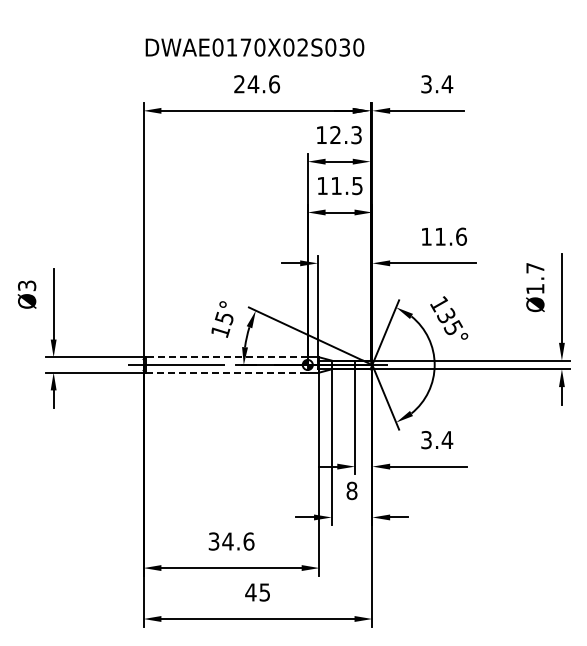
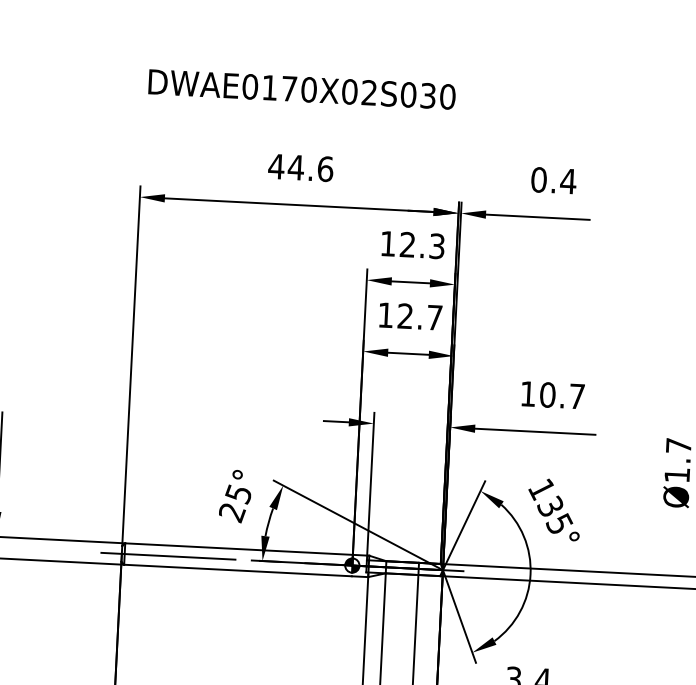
text: (254, 47) -> (301, 89), moved
text: (239, 84) -> (276, 166), 24.6 -> 44.6
text: (426, 84) -> (538, 180), 3.4 -> 0.4
text: (346, 185) -> (419, 316), 11.5 -> 12.7
text: (450, 236) -> (561, 395), 11.6 -> 10.7
text: (220, 331) -> (232, 512), 15° -> 25°
line: (226, 357) -> (238, 549), dashed -> solid
line: (227, 372) -> (239, 570), dashed -> solid

